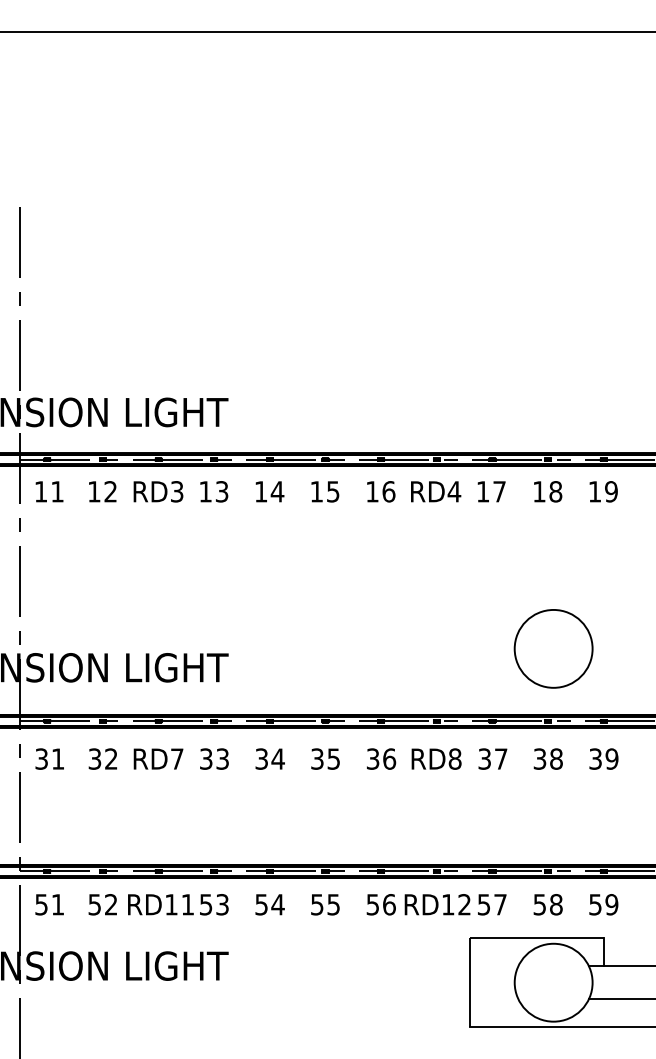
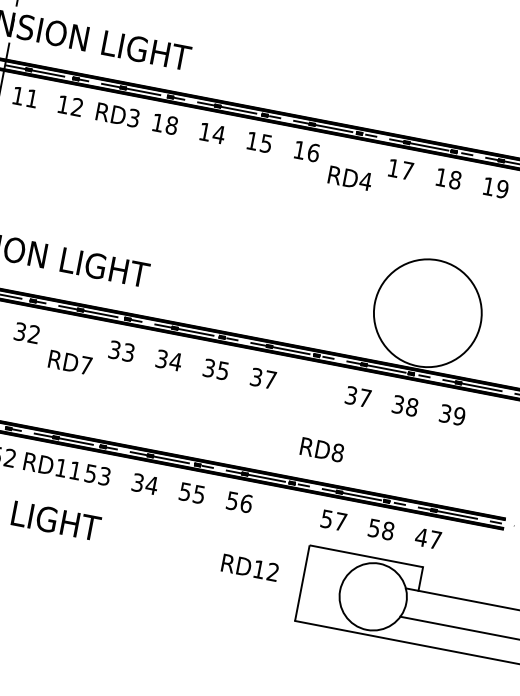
text: (221, 491) -> (171, 125), 13 -> 18
text: (436, 491) -> (350, 178), moved
circle: (553, 648) -> (427, 312), size x1.6
text: (158, 758) -> (70, 362), moved
text: (389, 758) -> (270, 379), 36 -> 37
text: (436, 758) -> (322, 449), moved
text: (261, 904) -> (137, 482), 54 -> 34
text: (437, 904) -> (250, 567), moved
text: (603, 904) -> (428, 538), 59 -> 47

